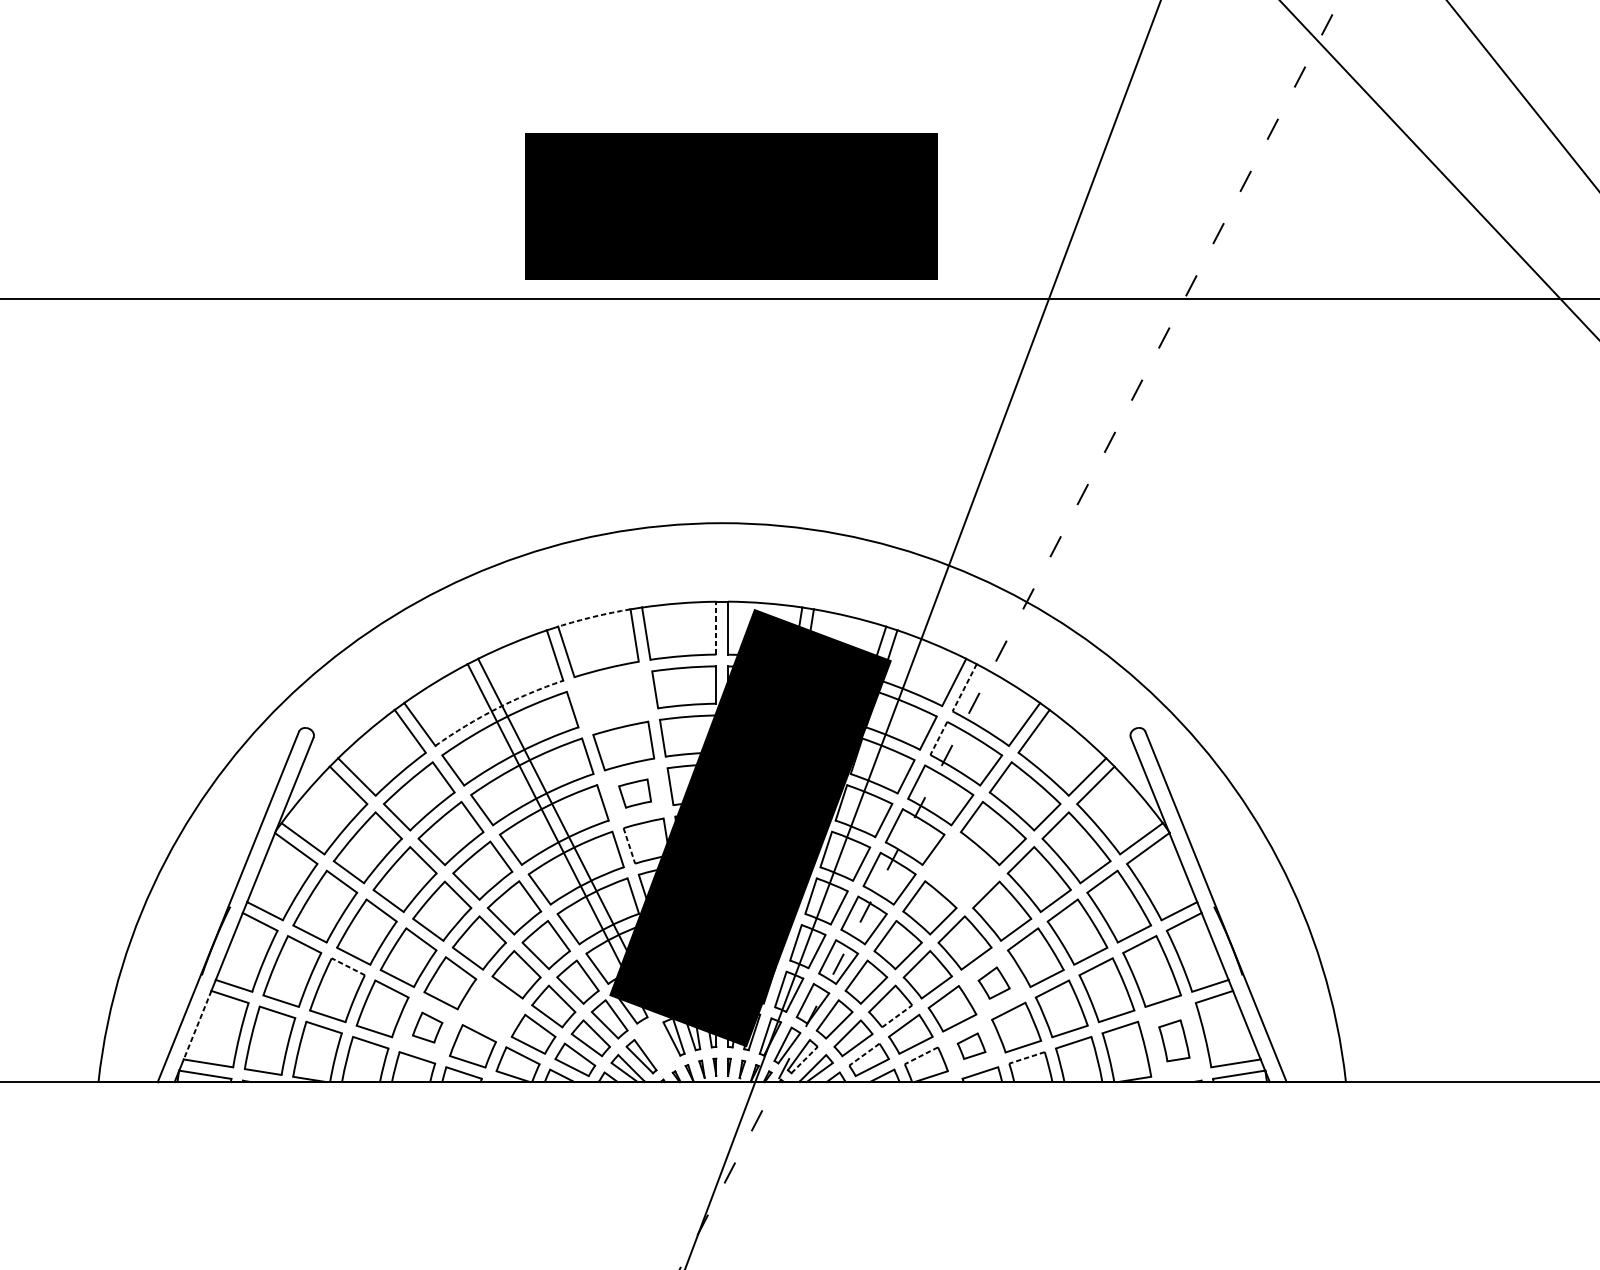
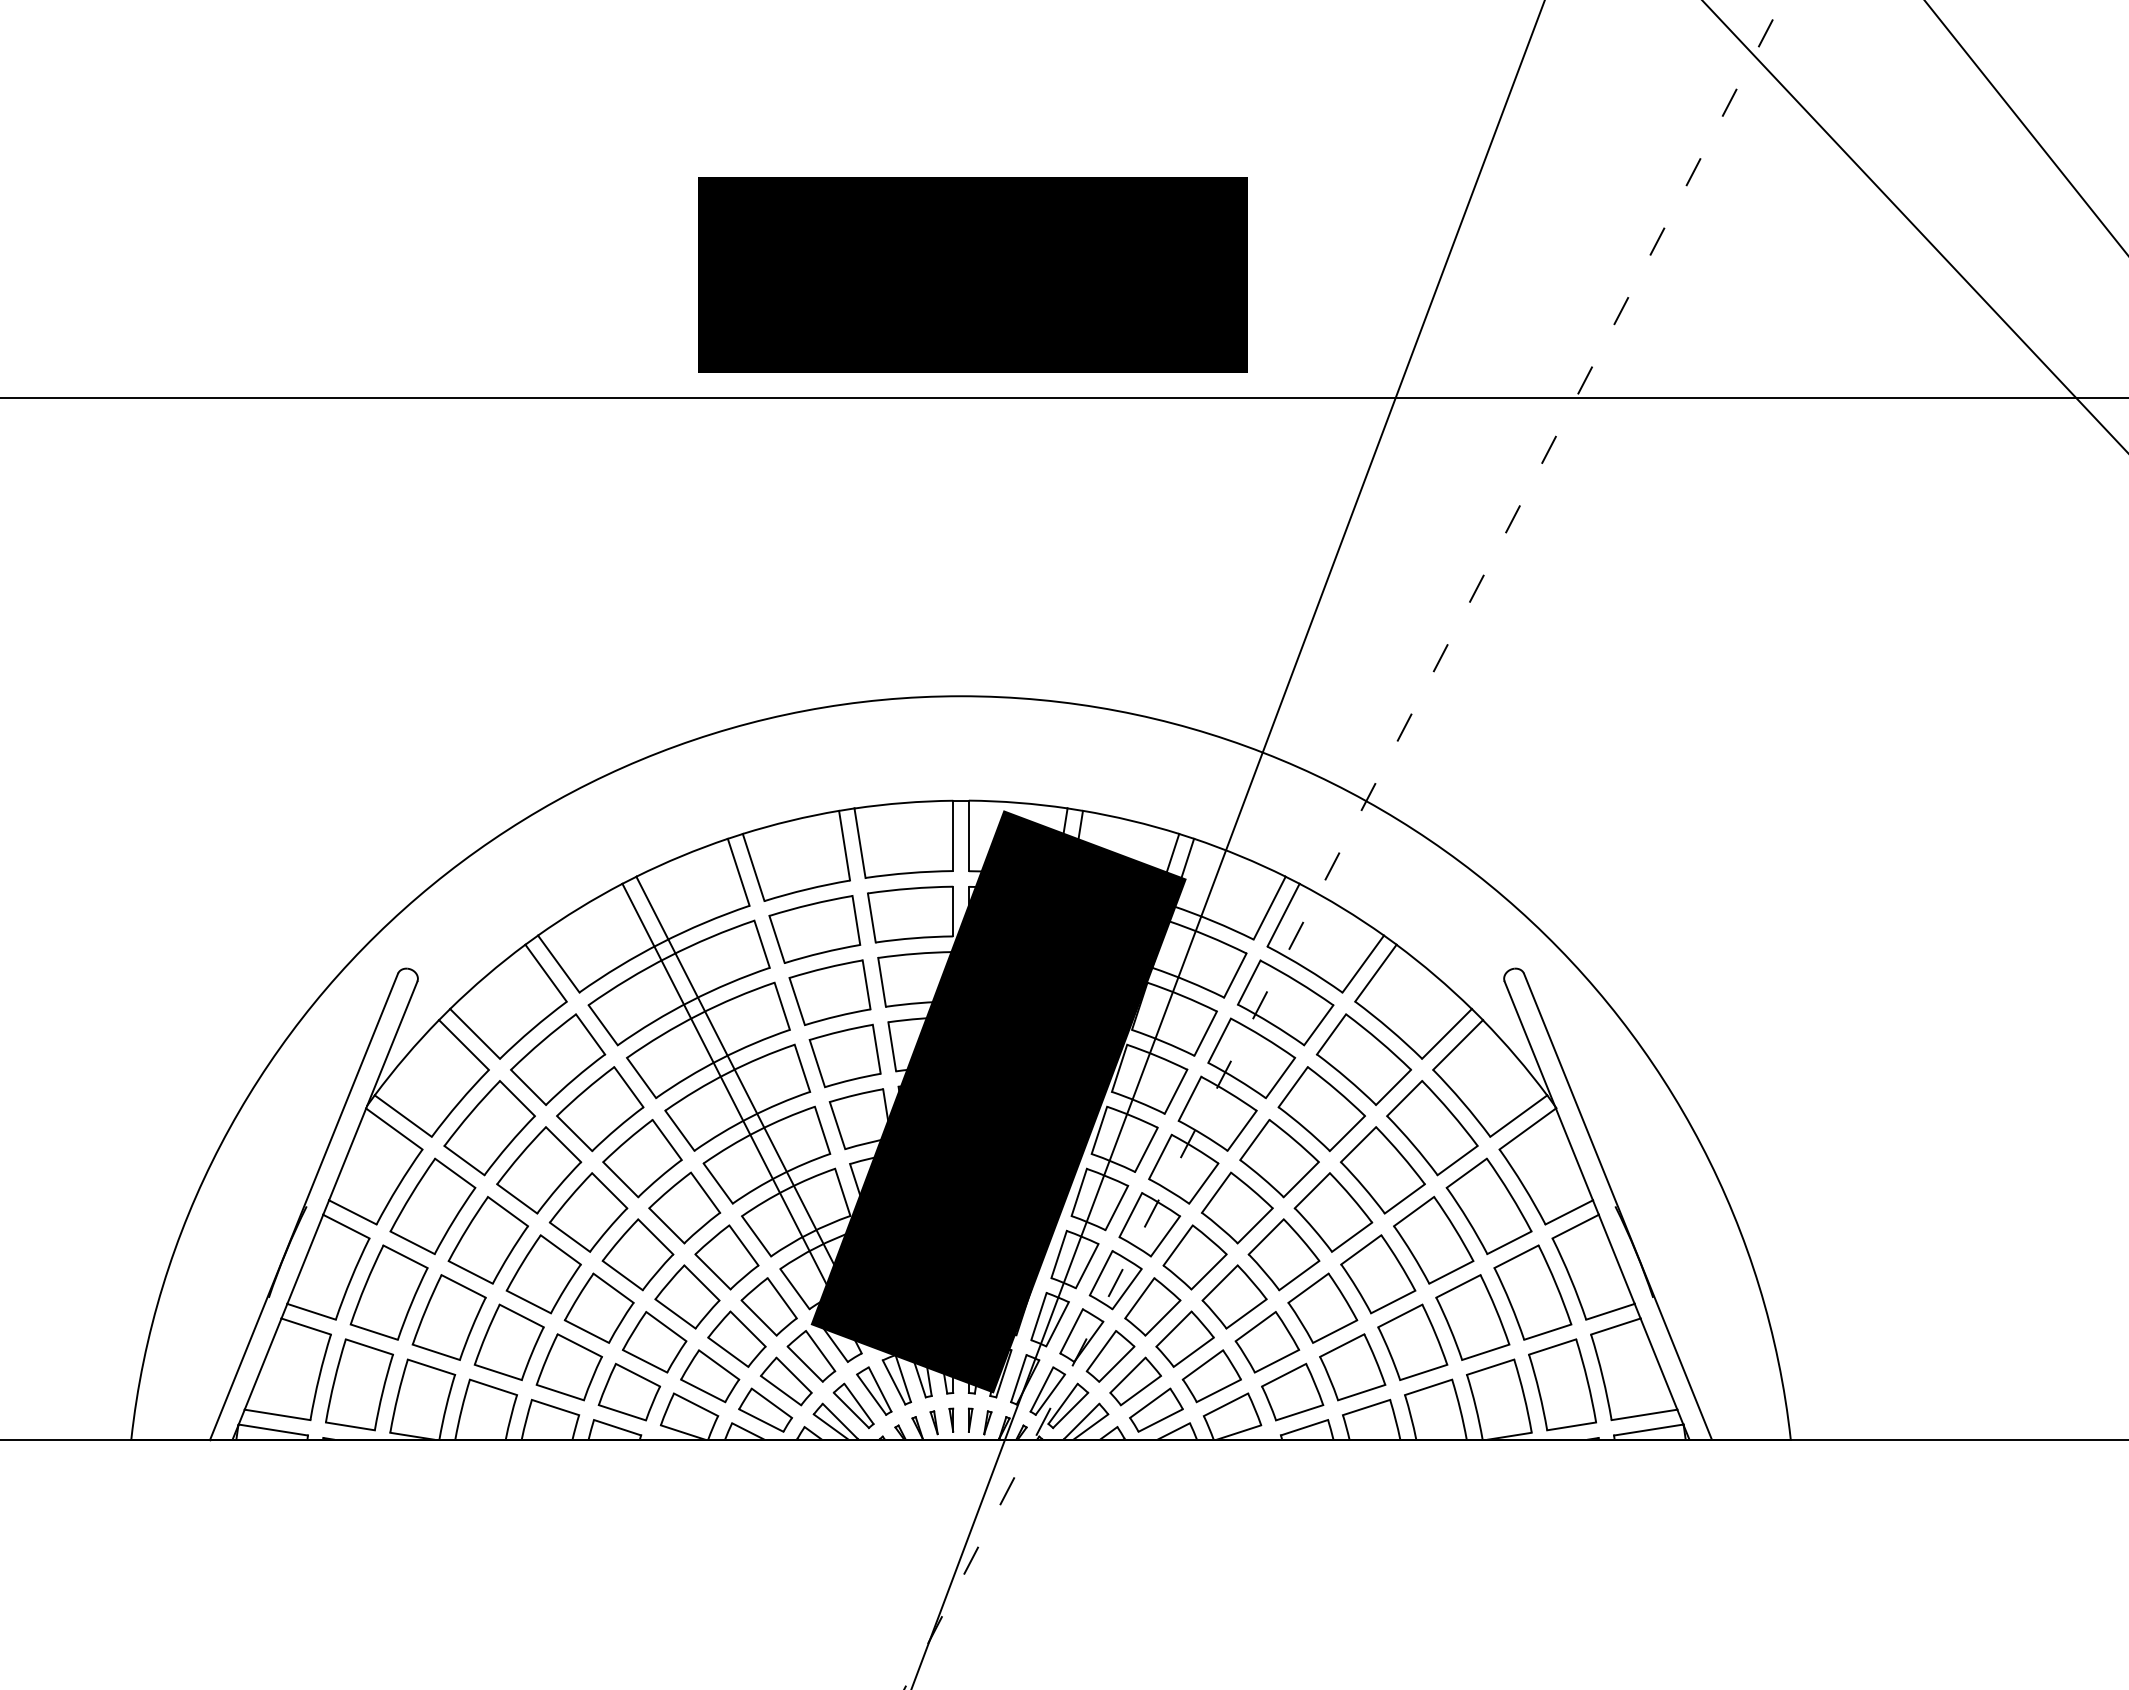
arc: (594, 616) -> (790, 820), dashed -> solid
line: (716, 627) -> (953, 835), dashed -> solid
line: (964, 687) -> (1283, 915), dashed -> solid
part: (612, 698) -> (814, 929), added
arc: (497, 708) -> (661, 942), dashed -> solid
line: (939, 738) -> (1249, 982), dashed -> solid
part: (634, 793) -> (844, 1055), size x1.67
line: (629, 845) -> (837, 1125), dashed -> solid
part: (961, 870) -> (1279, 1158), added
line: (348, 966) -> (463, 1286), dashed -> solid
part: (993, 982) -> (1322, 1307), size x1.67
part: (491, 1008) -> (654, 1342), added
line: (896, 1016) -> (1193, 1352), dashed -> solid
line: (197, 1025) -> (262, 1364), dashed -> solid
part: (427, 1027) -> (568, 1367), size x1.67
part: (1174, 1040) -> (1562, 1384), size x1.67
part: (657, 1045) -> (874, 1390), added
part: (971, 1045) -> (1292, 1391), size x1.67
line: (864, 1054) -> (1150, 1403), dashed -> solid
line: (921, 1055) -> (1226, 1404), dashed -> solid
line: (1027, 1057) -> (1366, 1407), dashed -> solid
line: (804, 1060) -> (1070, 1410), dashed -> solid

